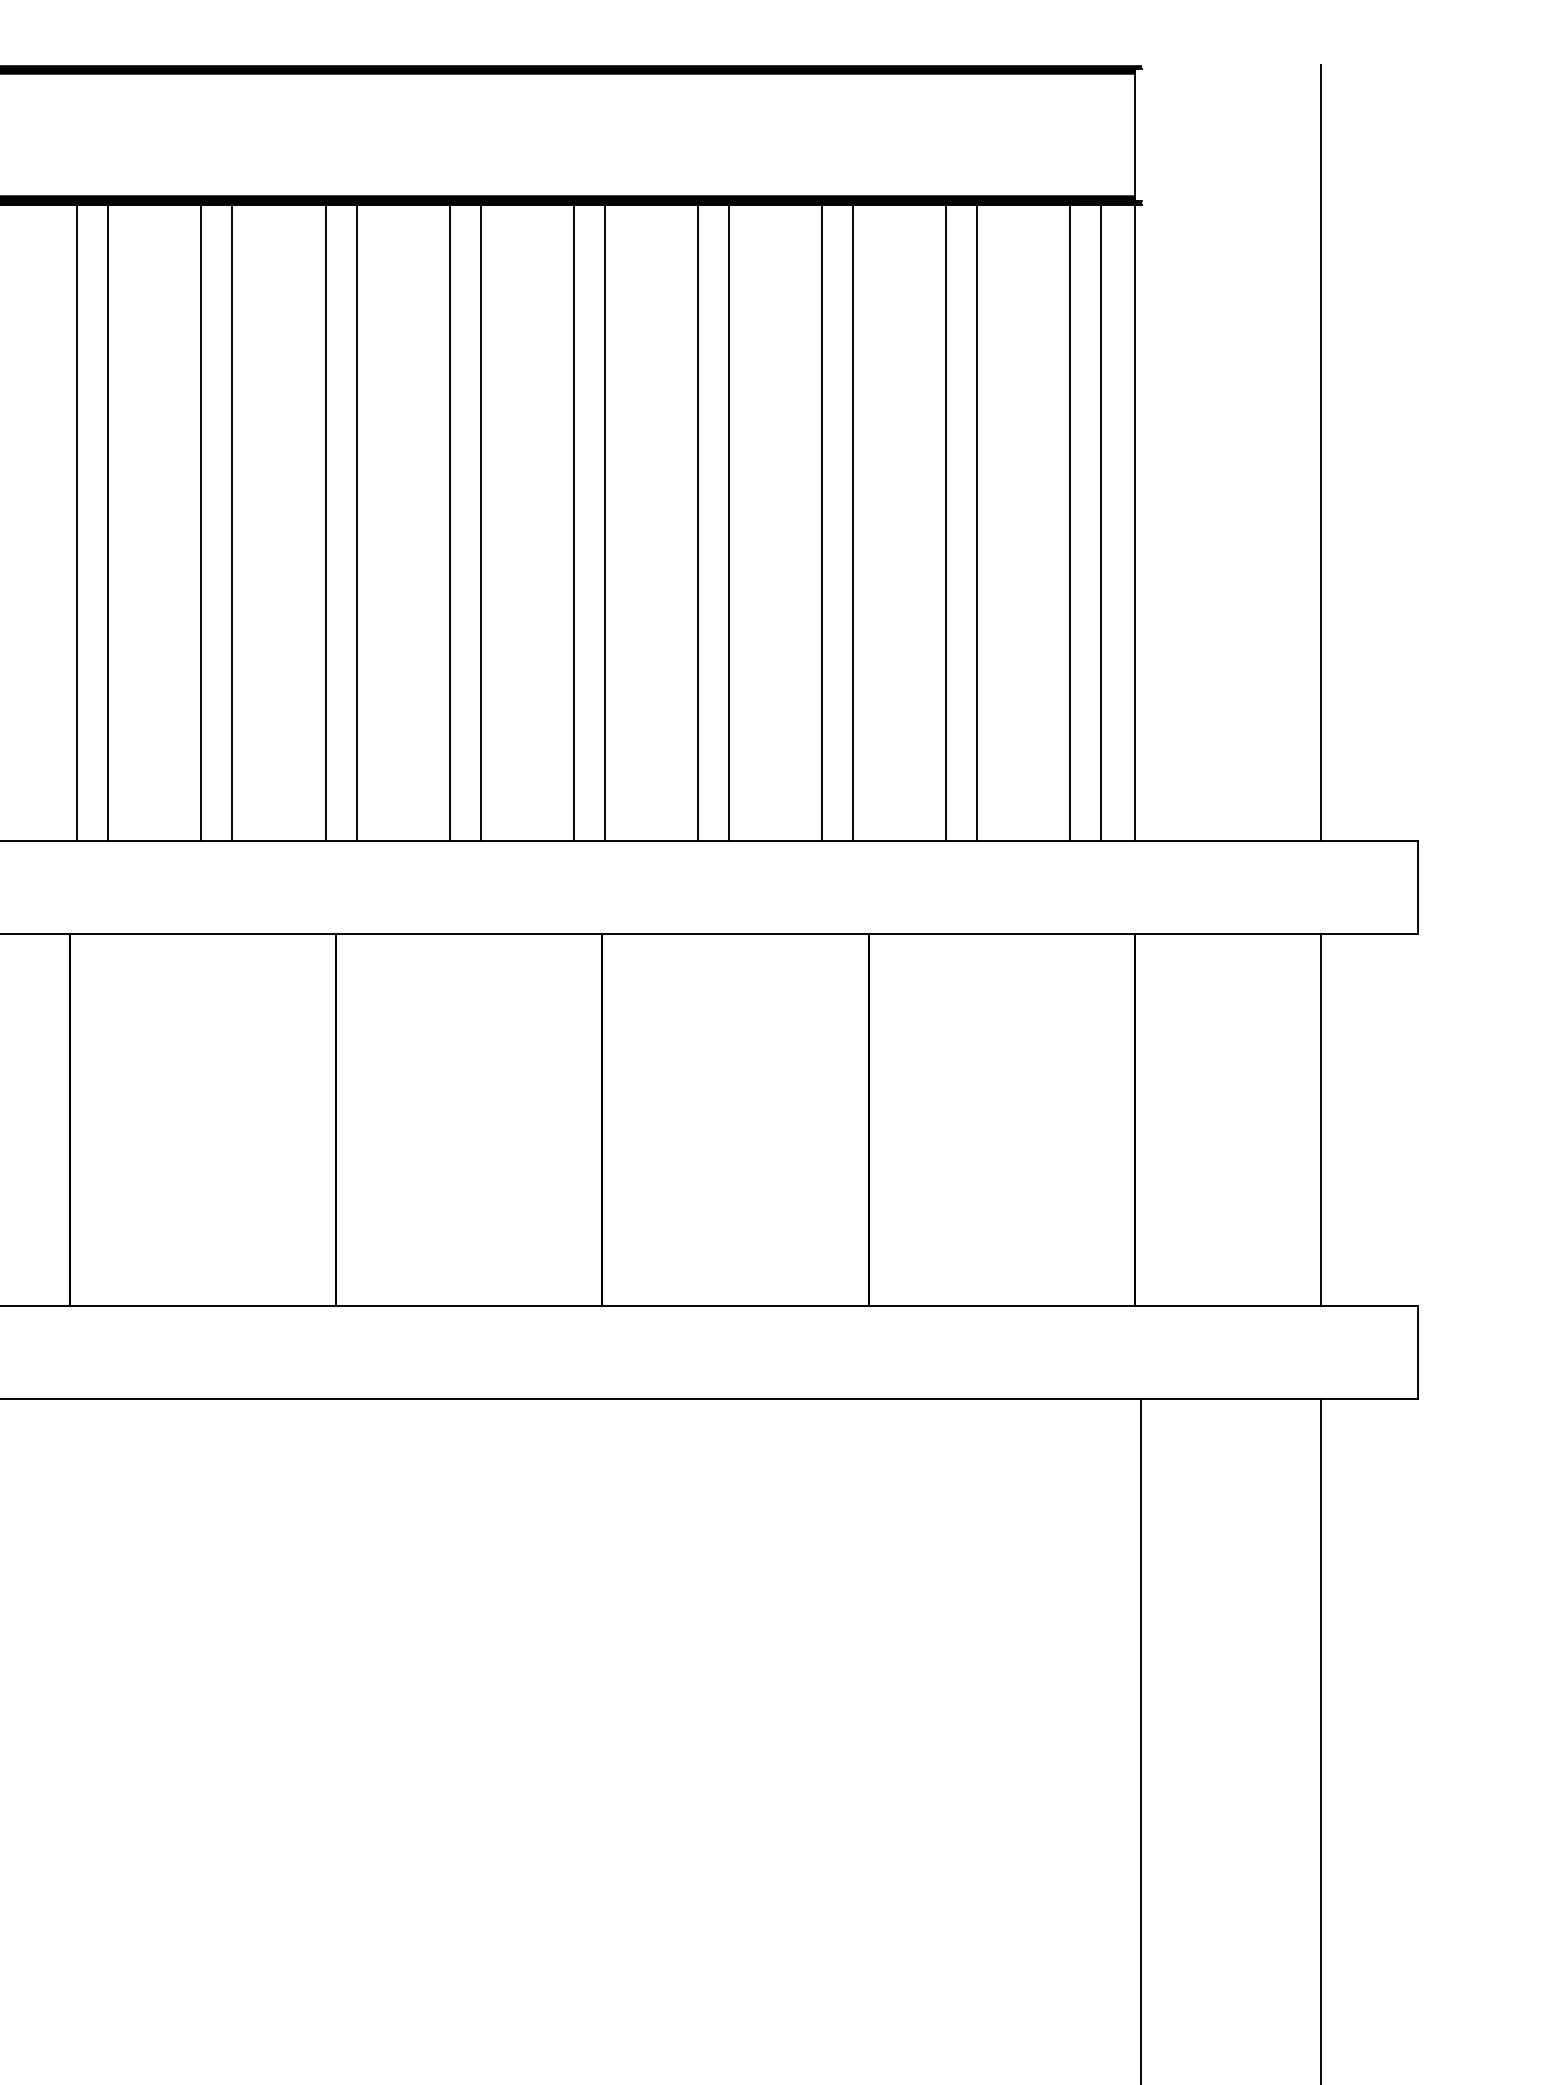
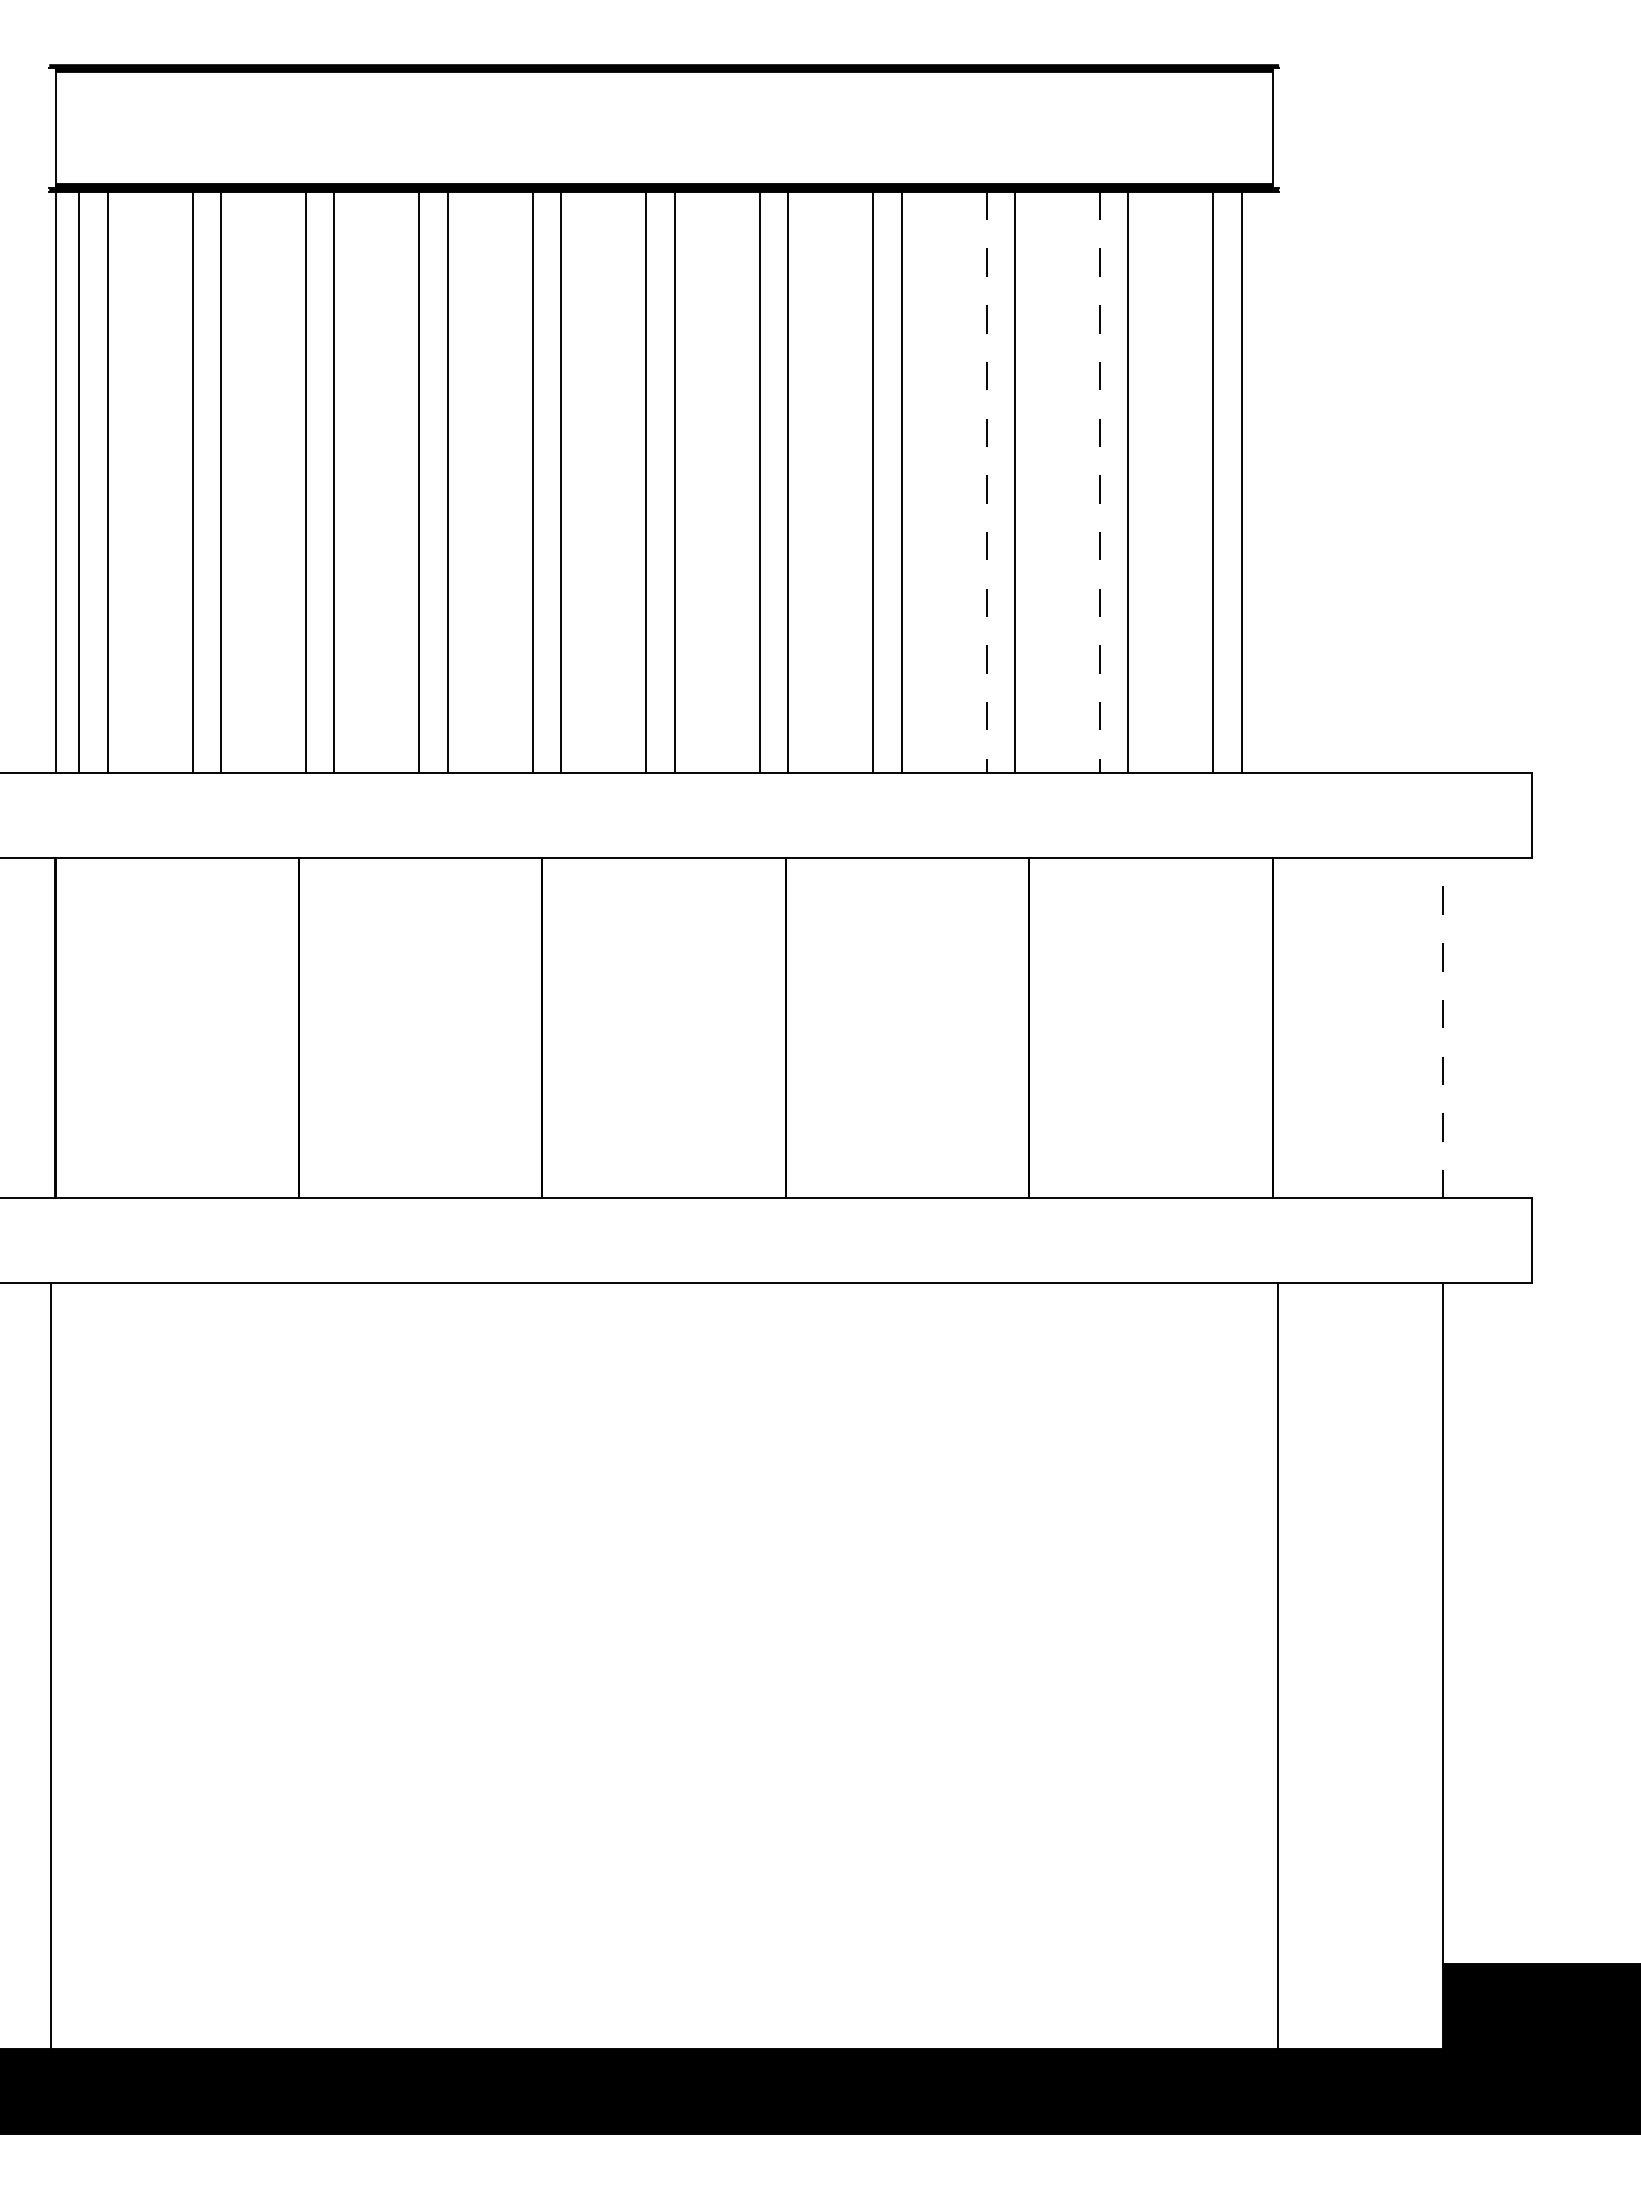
line: (1321, 452) -> (1443, 418), removed
line: (821, 522) -> (986, 482), solid -> dashed
line: (945, 522) -> (1099, 482), solid -> dashed
line: (1134, 522) -> (1272, 482), removed
line: (1321, 1119) -> (1443, 1027), solid -> dashed

